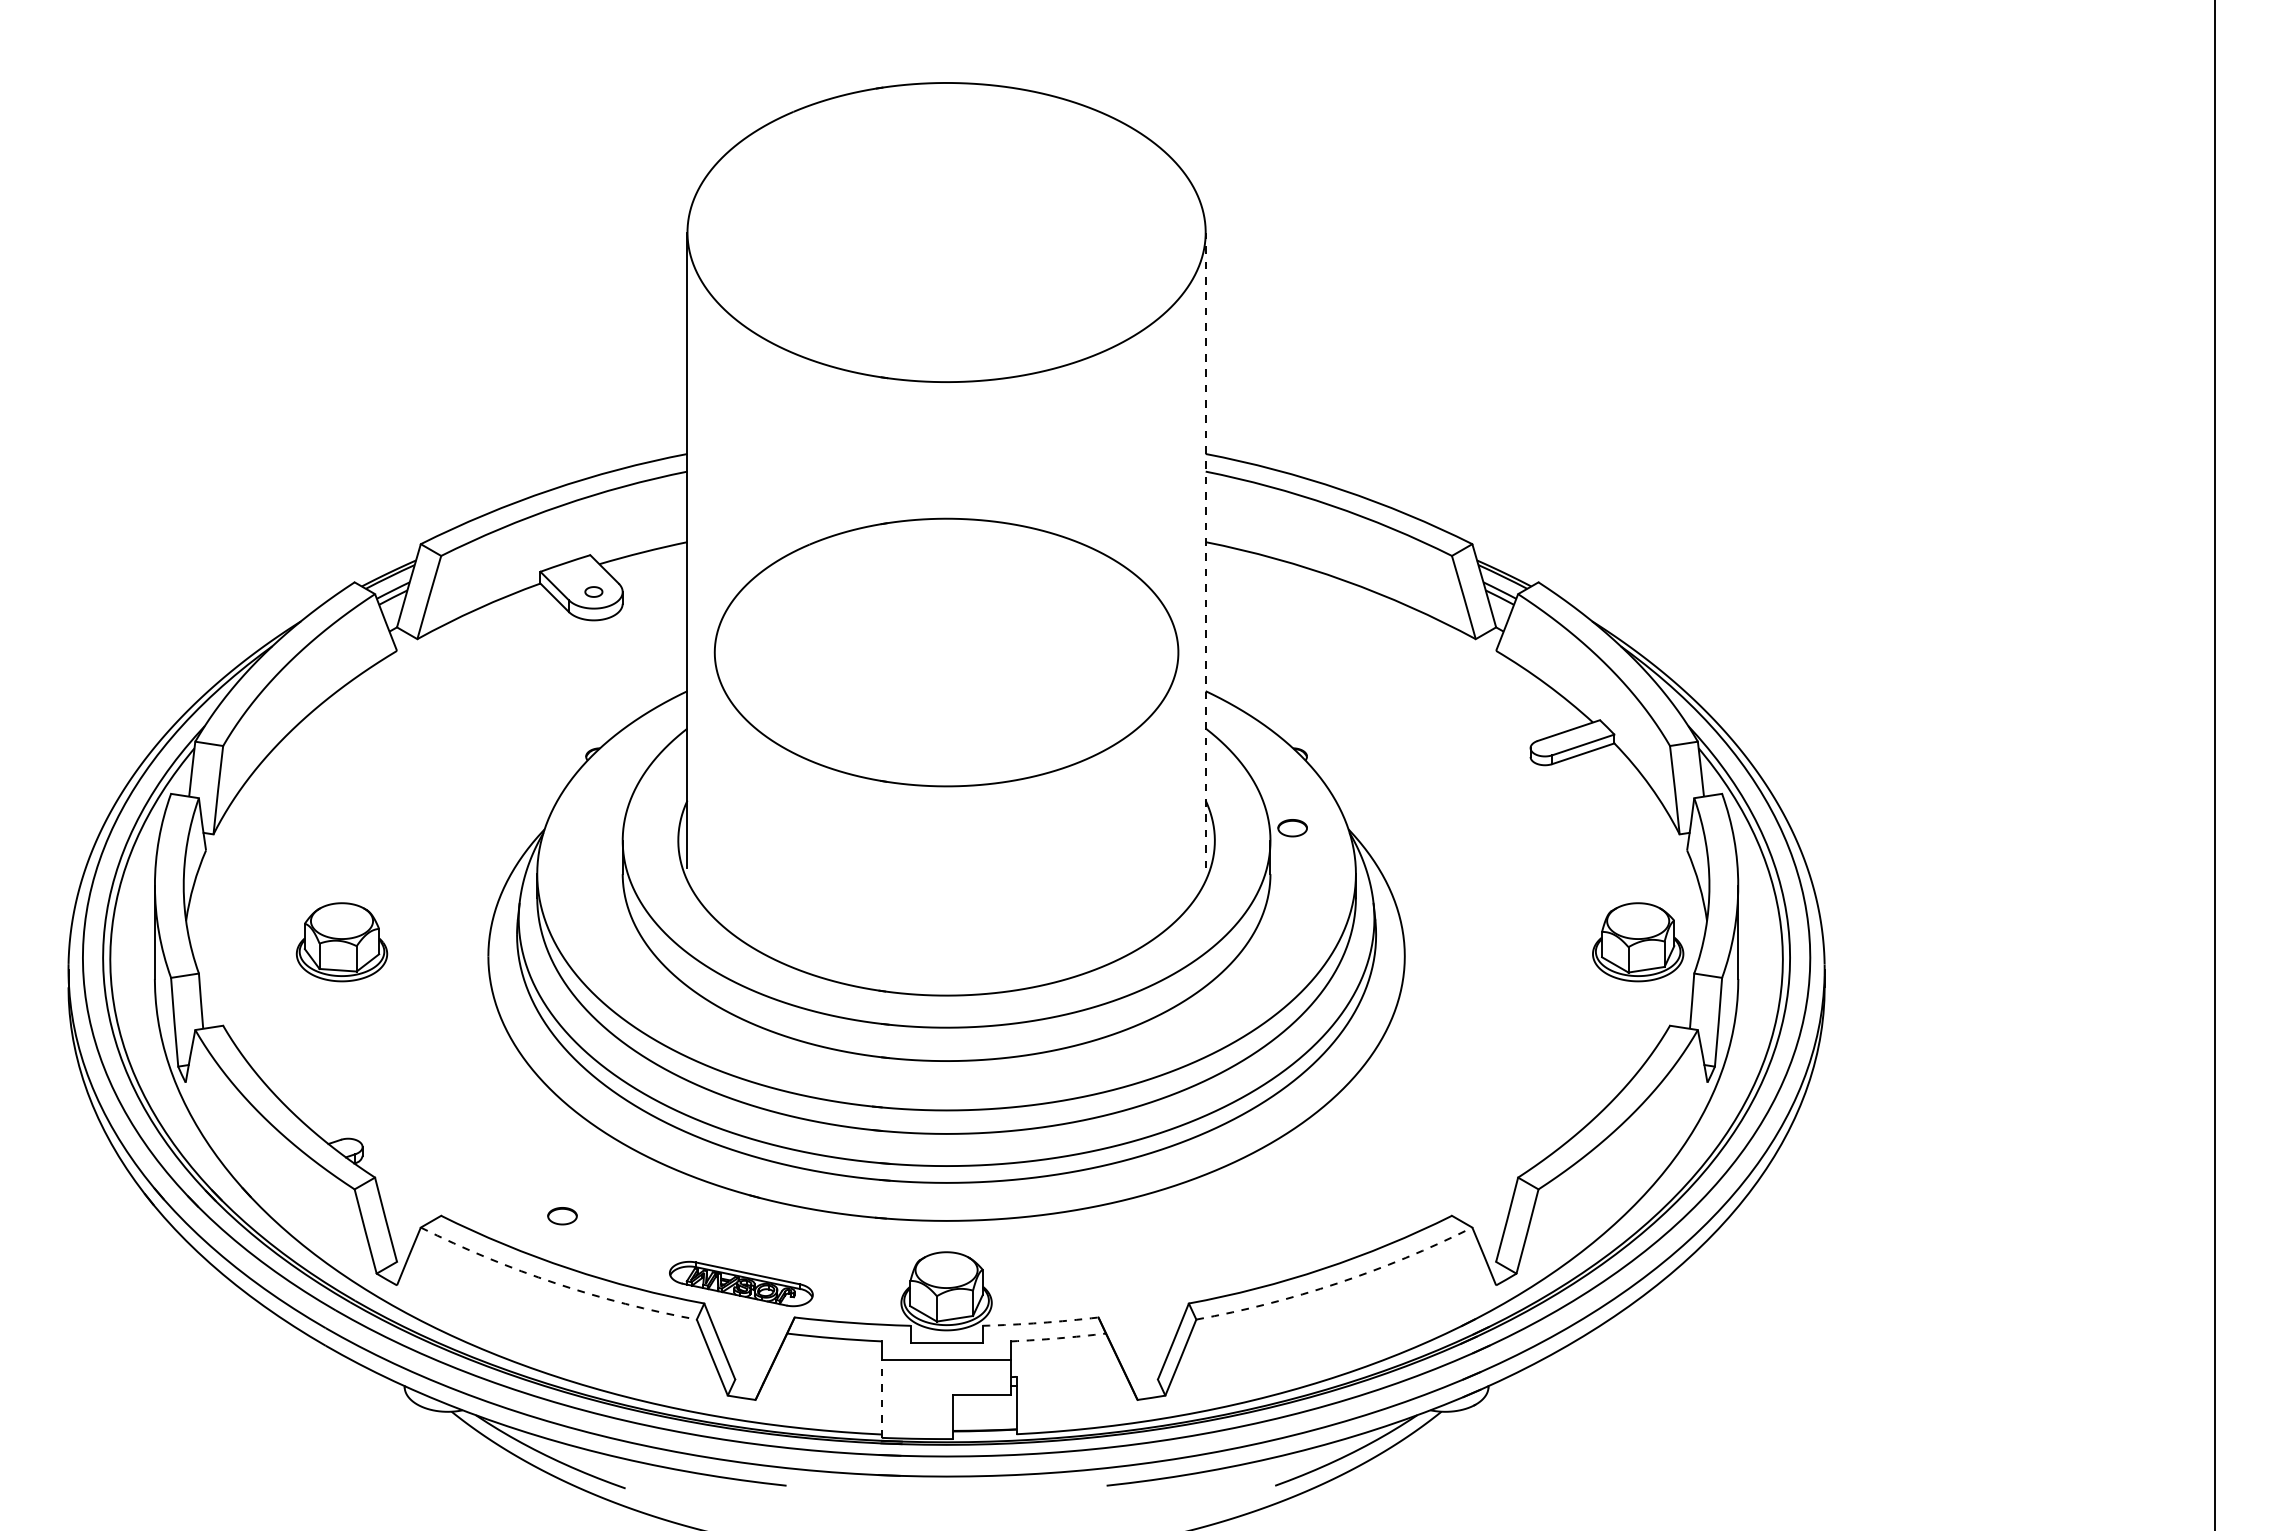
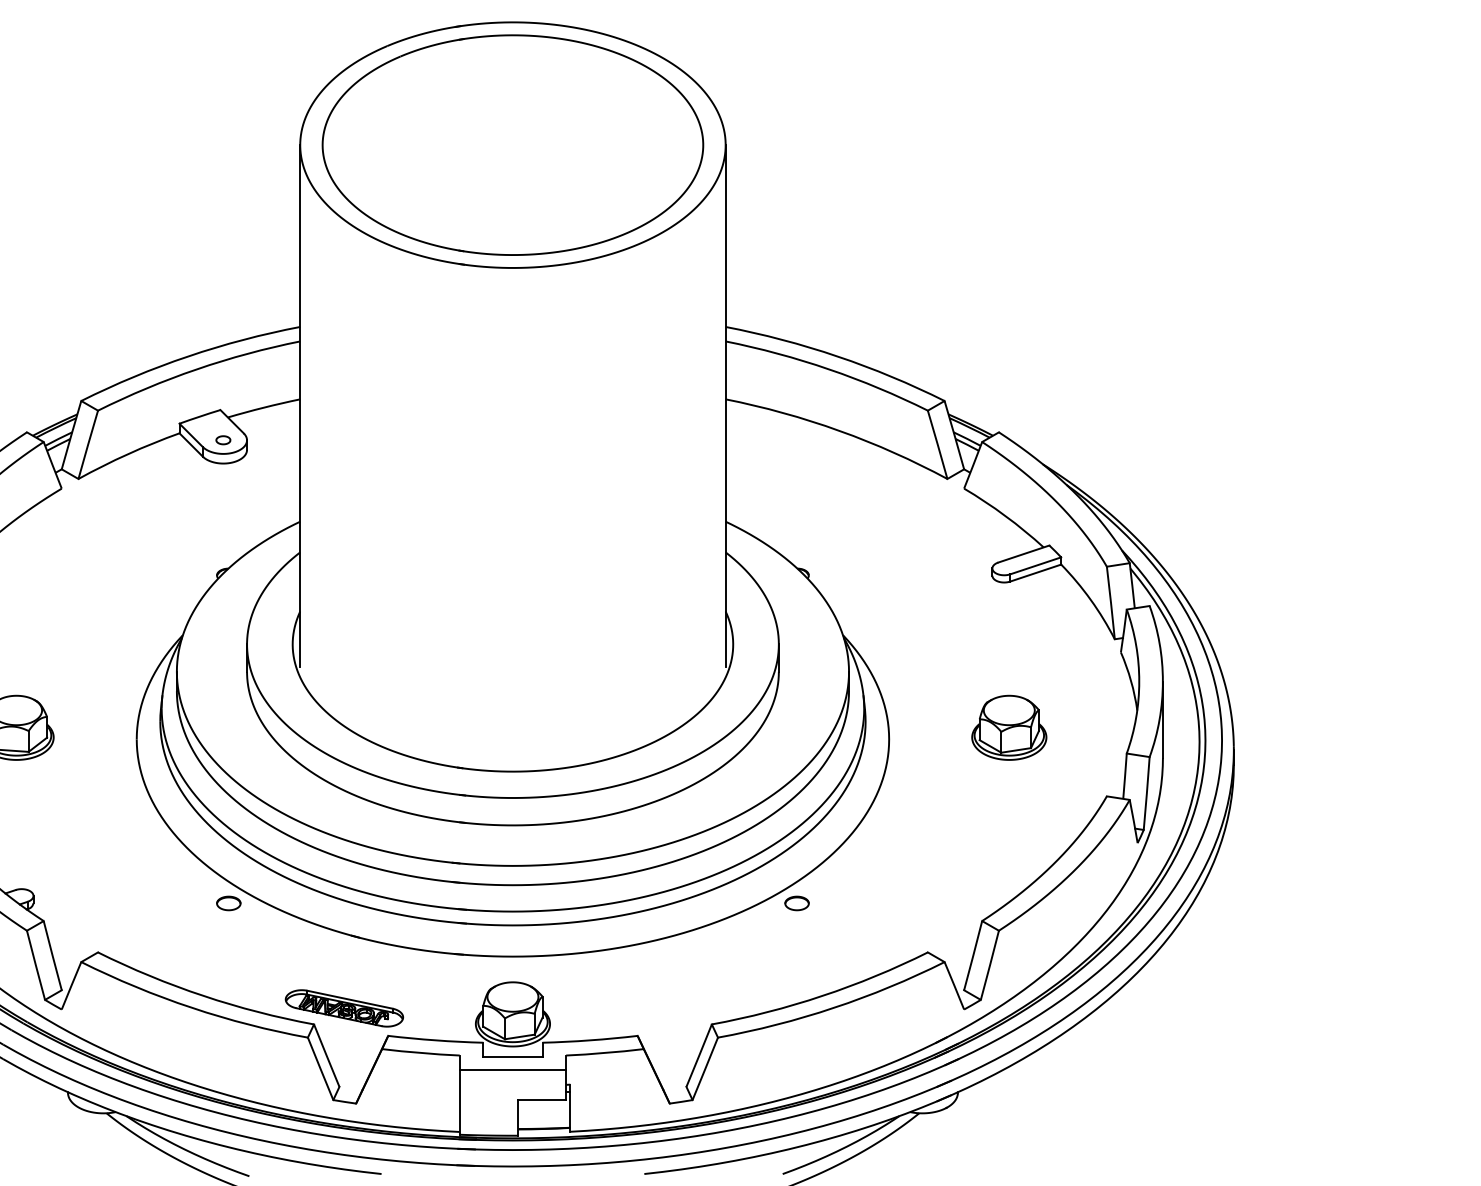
line: (1205, 550) -> (725, 406), dashed -> solid
part: (946, 652) -> (512, 145), moved
part: (1292, 828) -> (796, 903), moved
part: (1638, 942) -> (1009, 728), moved
part: (562, 1216) -> (228, 903), moved
arc: (555, 1283) -> (191, 1007), dashed -> solid
arc: (1337, 1283) -> (833, 1007), dashed -> solid
arc: (1040, 1322) -> (590, 1040), dashed -> solid
arc: (1058, 1338) -> (604, 1053), dashed -> solid
line: (881, 1398) -> (459, 1102), dashed -> solid

